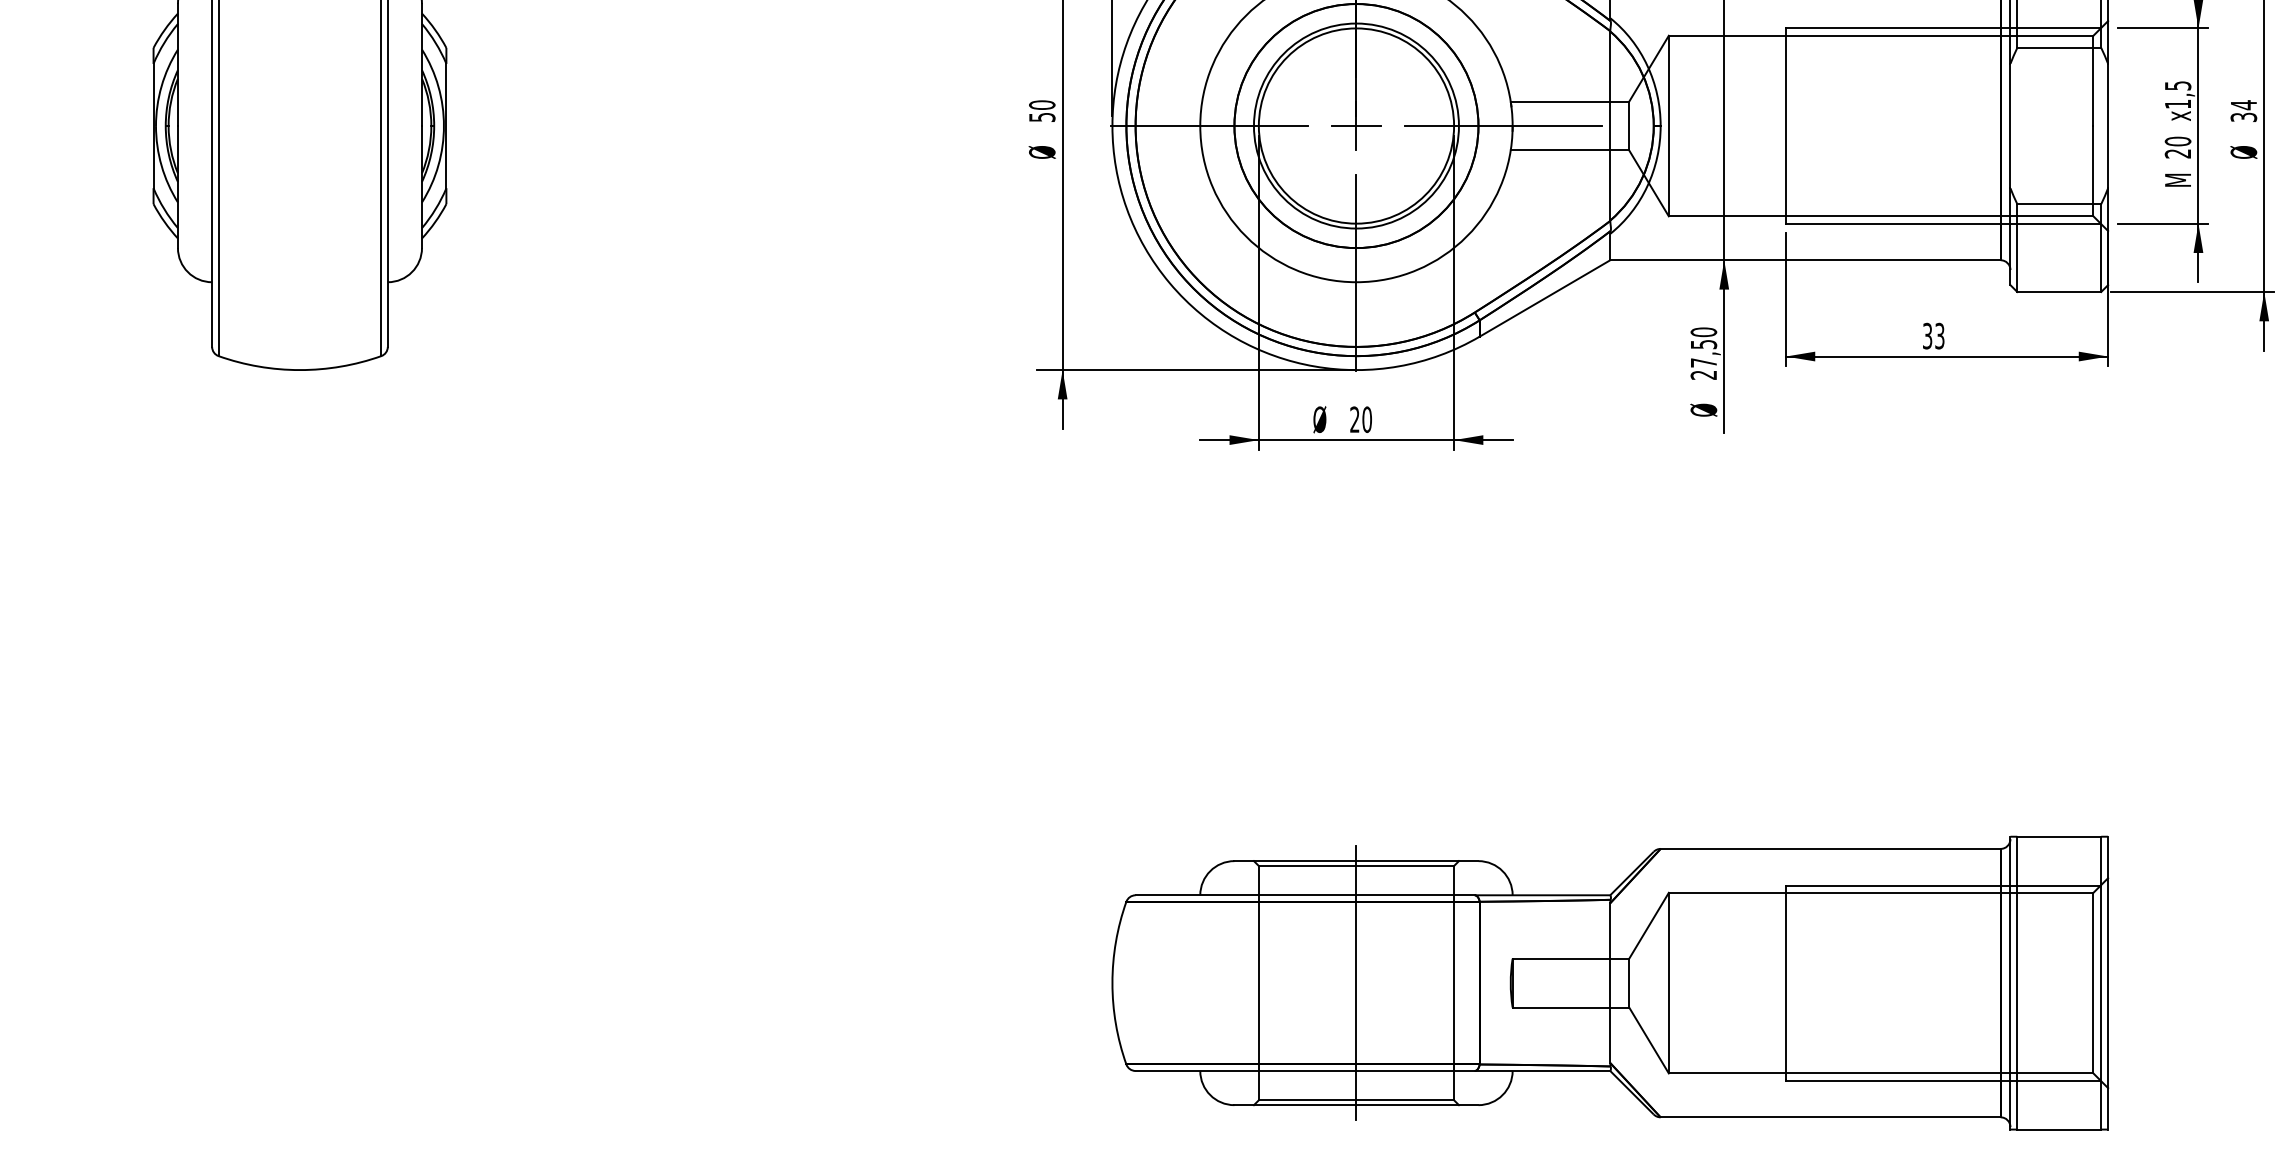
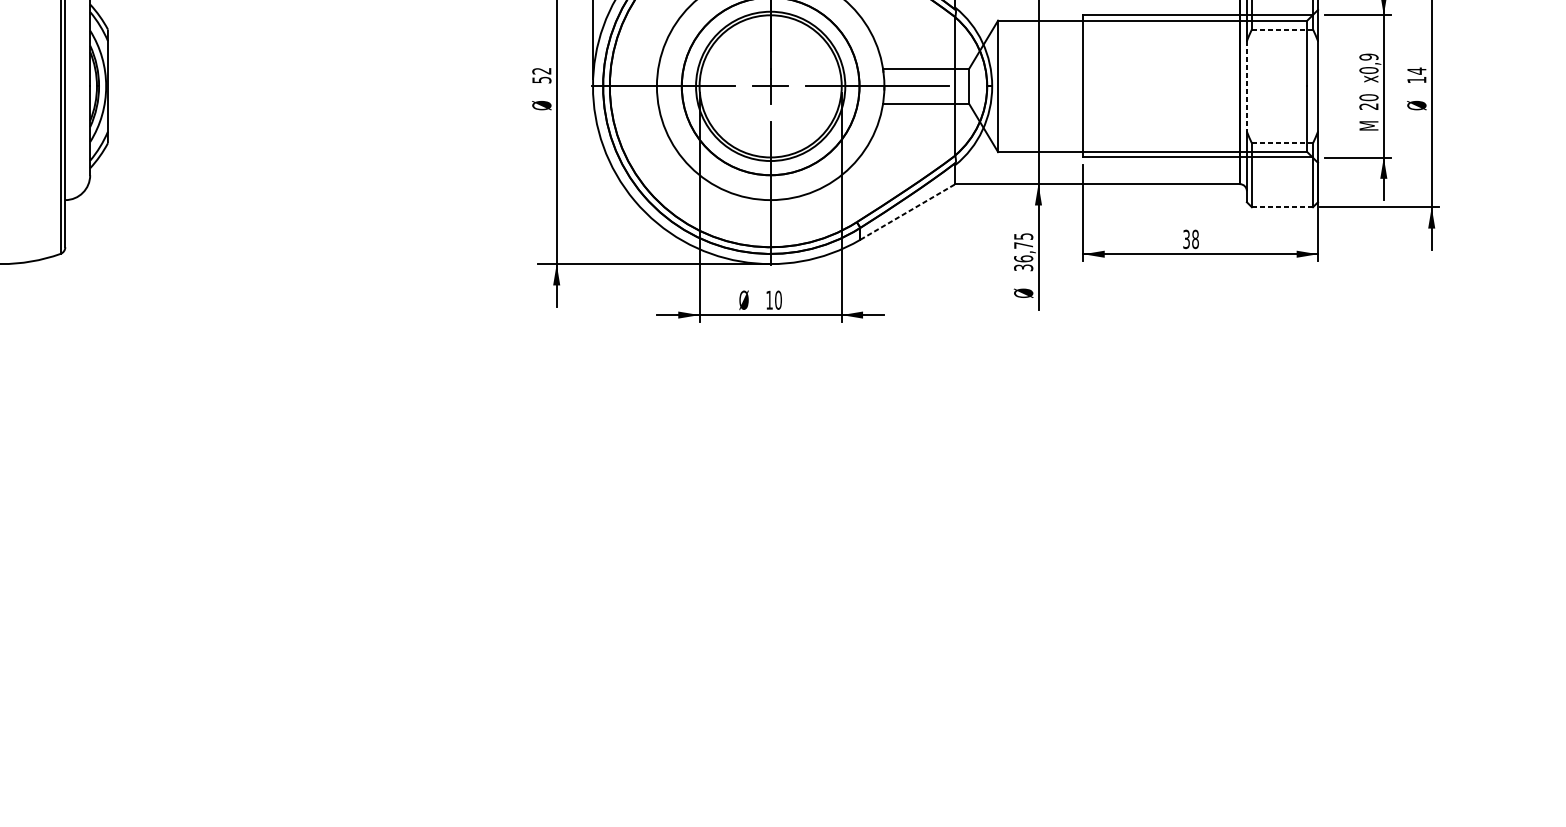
line: (2059, 47) -> (1282, 29), solid -> dashed
text: (2177, 95) -> (1368, 64), x1,5 -> x0,9
text: (1042, 104) -> (542, 70), 50 -> 52
text: (2243, 116) -> (1416, 79), 34 -> 14
line: (2010, 126) -> (1246, 86), solid -> dashed
line: (2059, 204) -> (1282, 143), solid -> dashed
line: (2059, 292) -> (1282, 207), solid -> dashed
line: (1545, 298) -> (908, 211), solid -> dashed
text: (1939, 336) -> (1195, 239), 33 -> 38
text: (1703, 353) -> (1023, 252), 27,50 -> 36,75
text: (1354, 419) -> (769, 300), 20 -> 10
part: (1610, 982) -> (955, 710), removed

